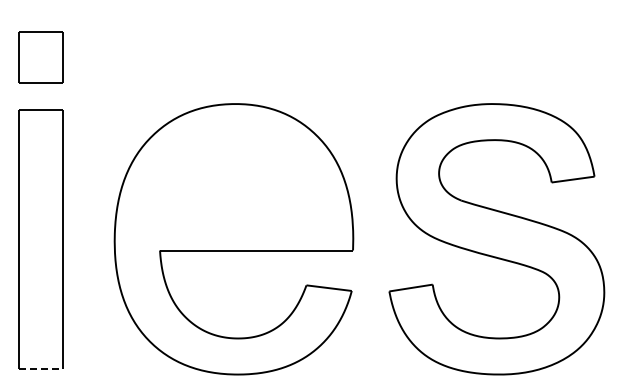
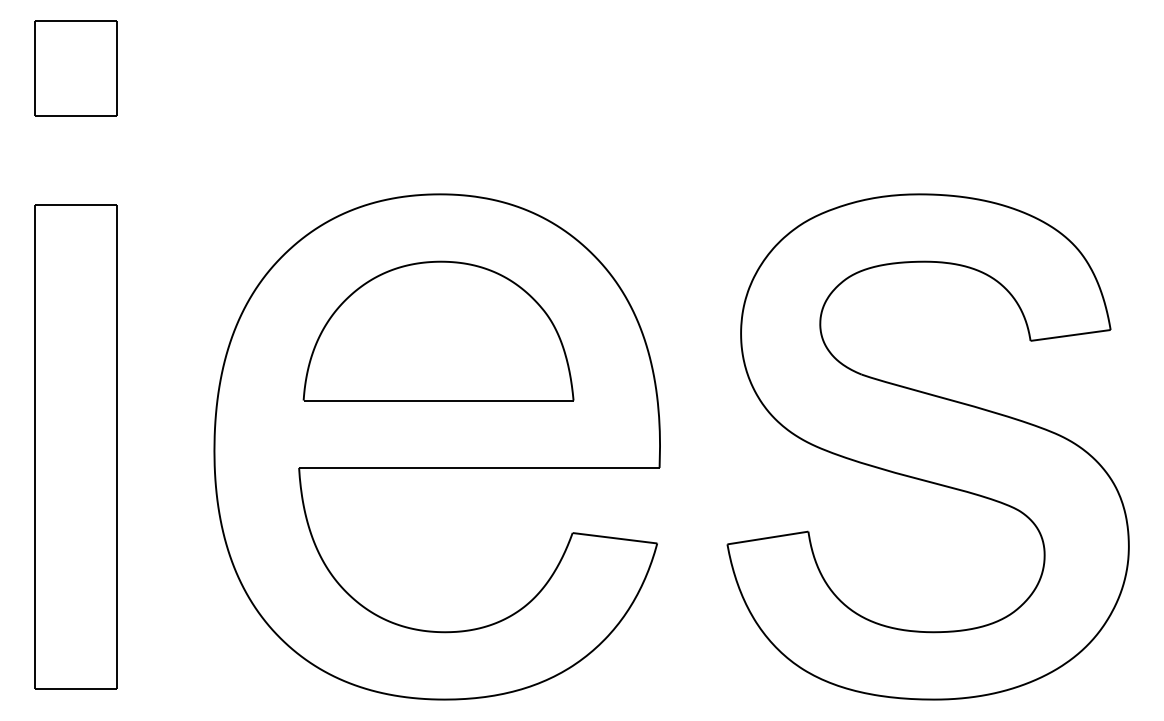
part: (40, 57) -> (75, 68), moved
part: (234, 176) -> (438, 329), added
line: (40, 368) -> (75, 688), dashed -> solid

